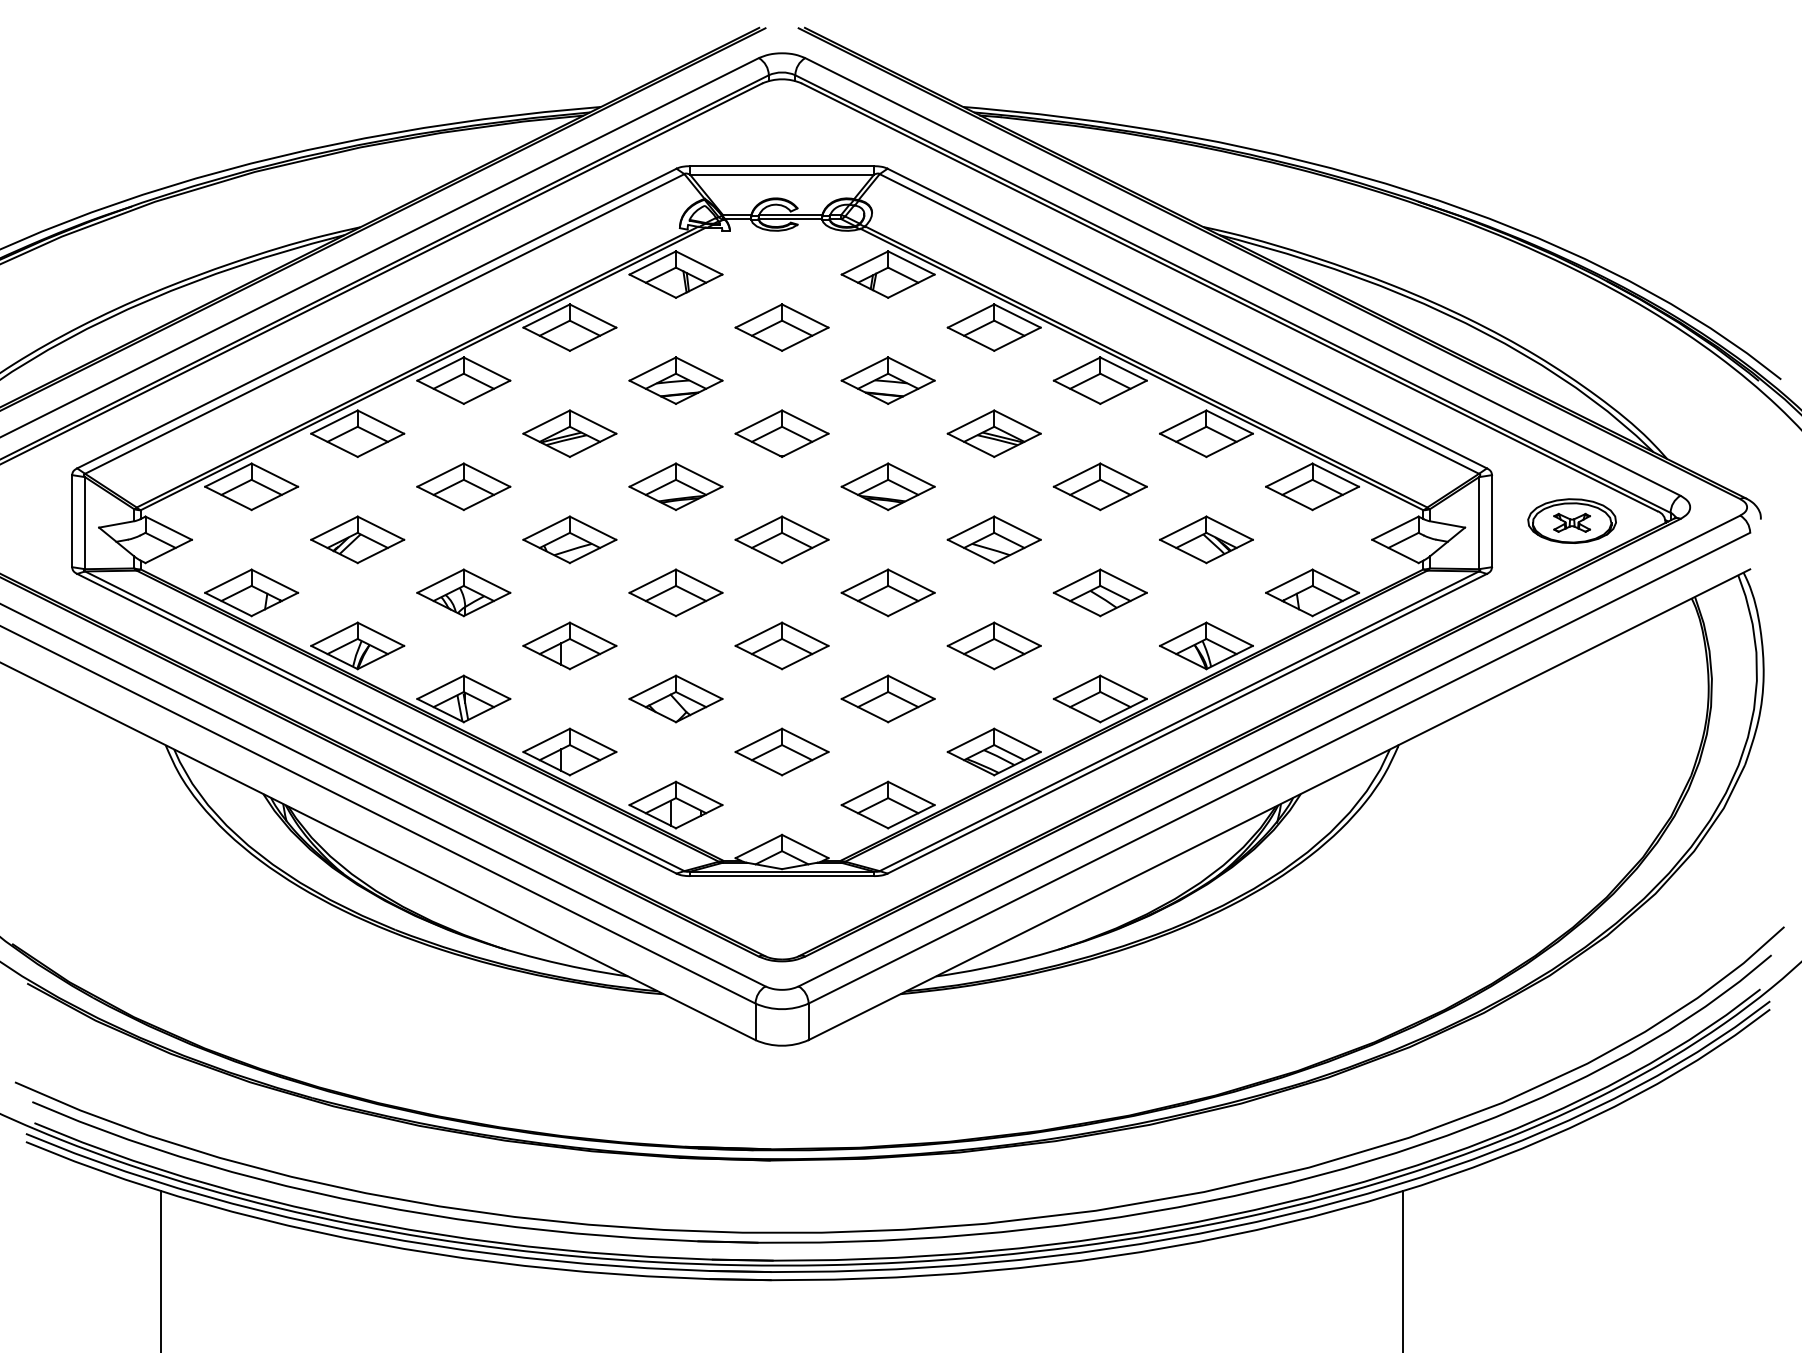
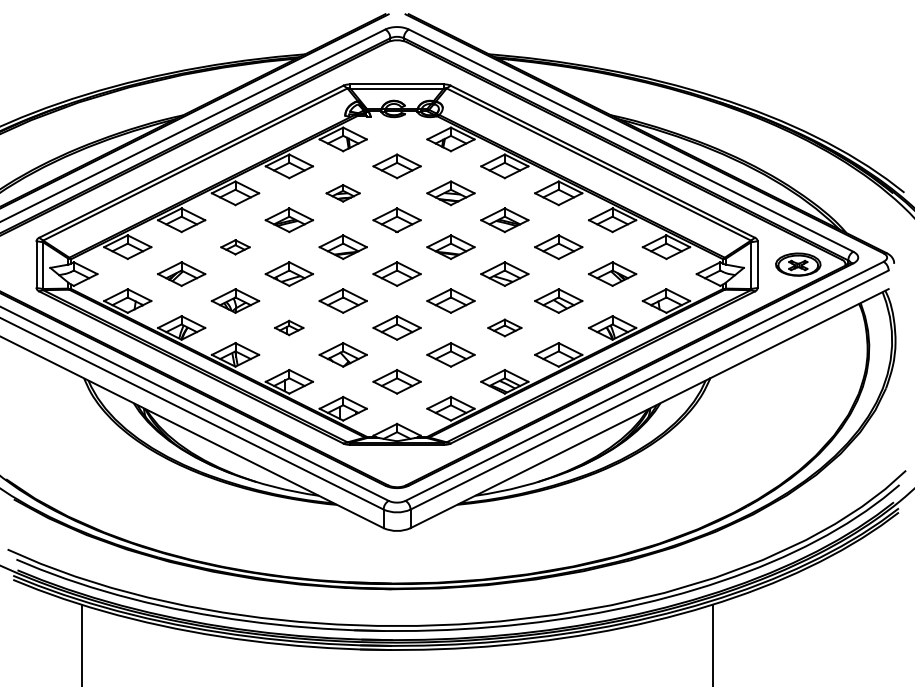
part: (674, 381) -> (342, 193), size x0.7
part: (463, 487) -> (235, 247), size x0.6
part: (568, 644) -> (288, 327), size x0.6
part: (993, 644) -> (504, 327), size x0.7

